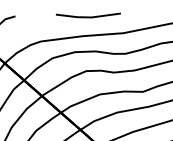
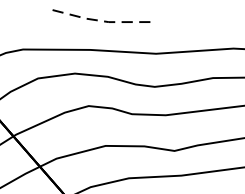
line: (88, 17) -> (103, 21), solid -> dashed

